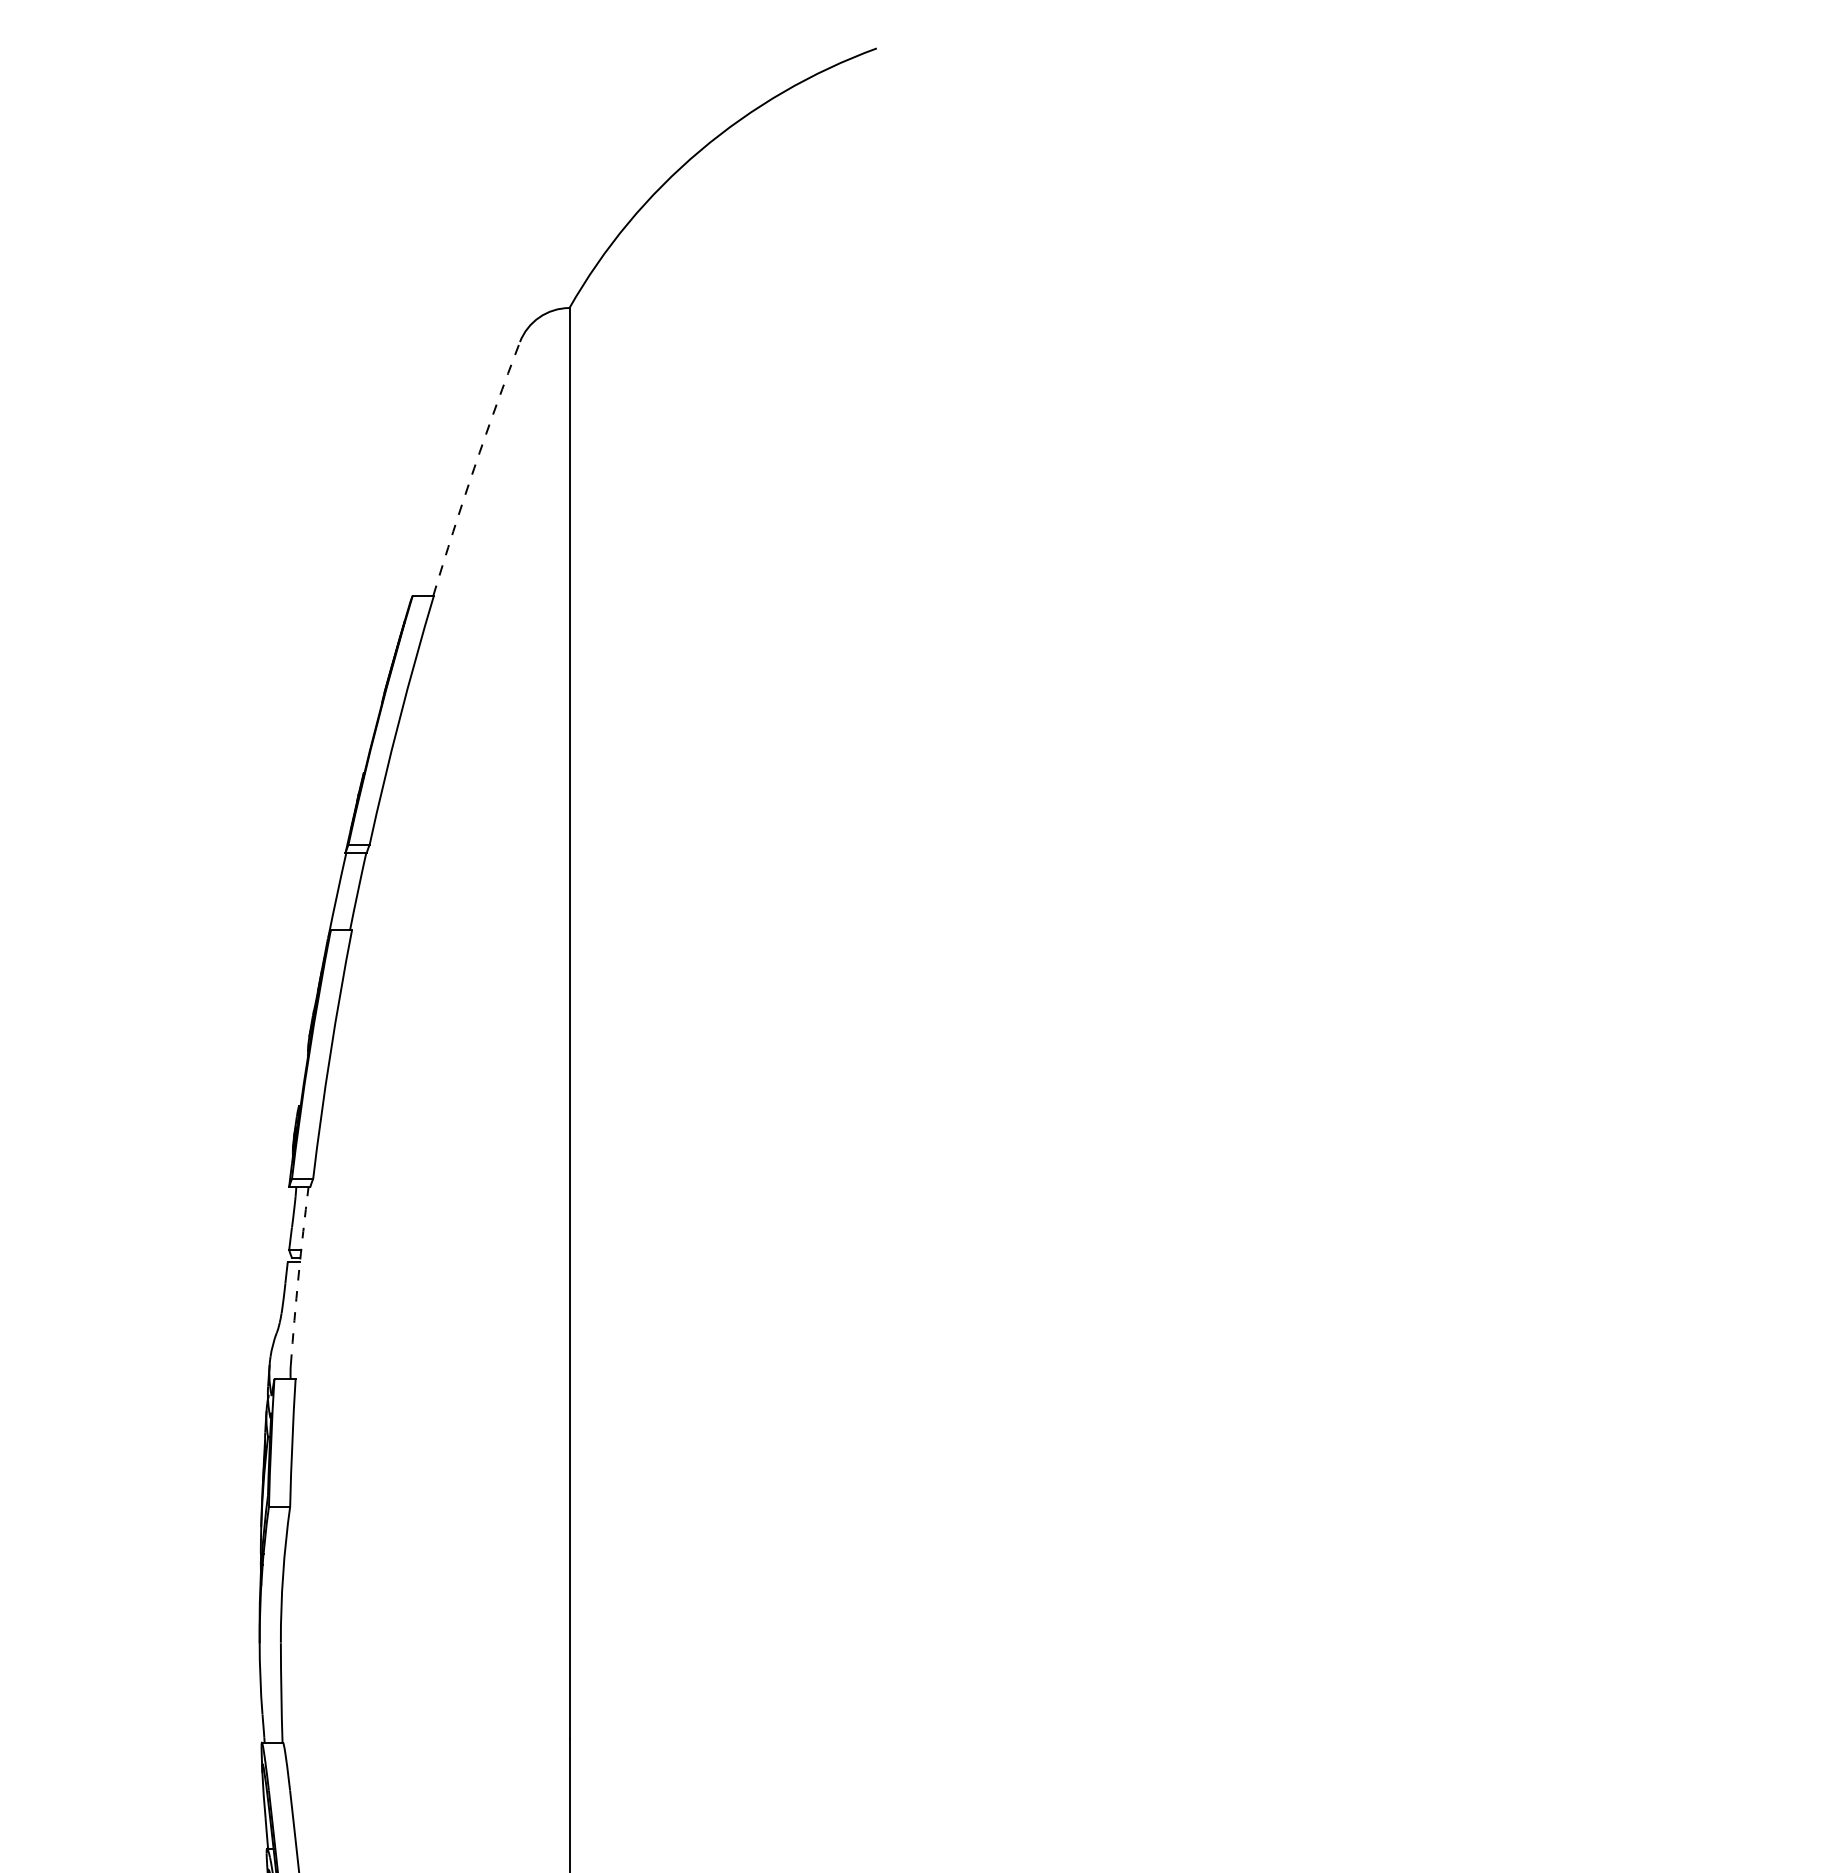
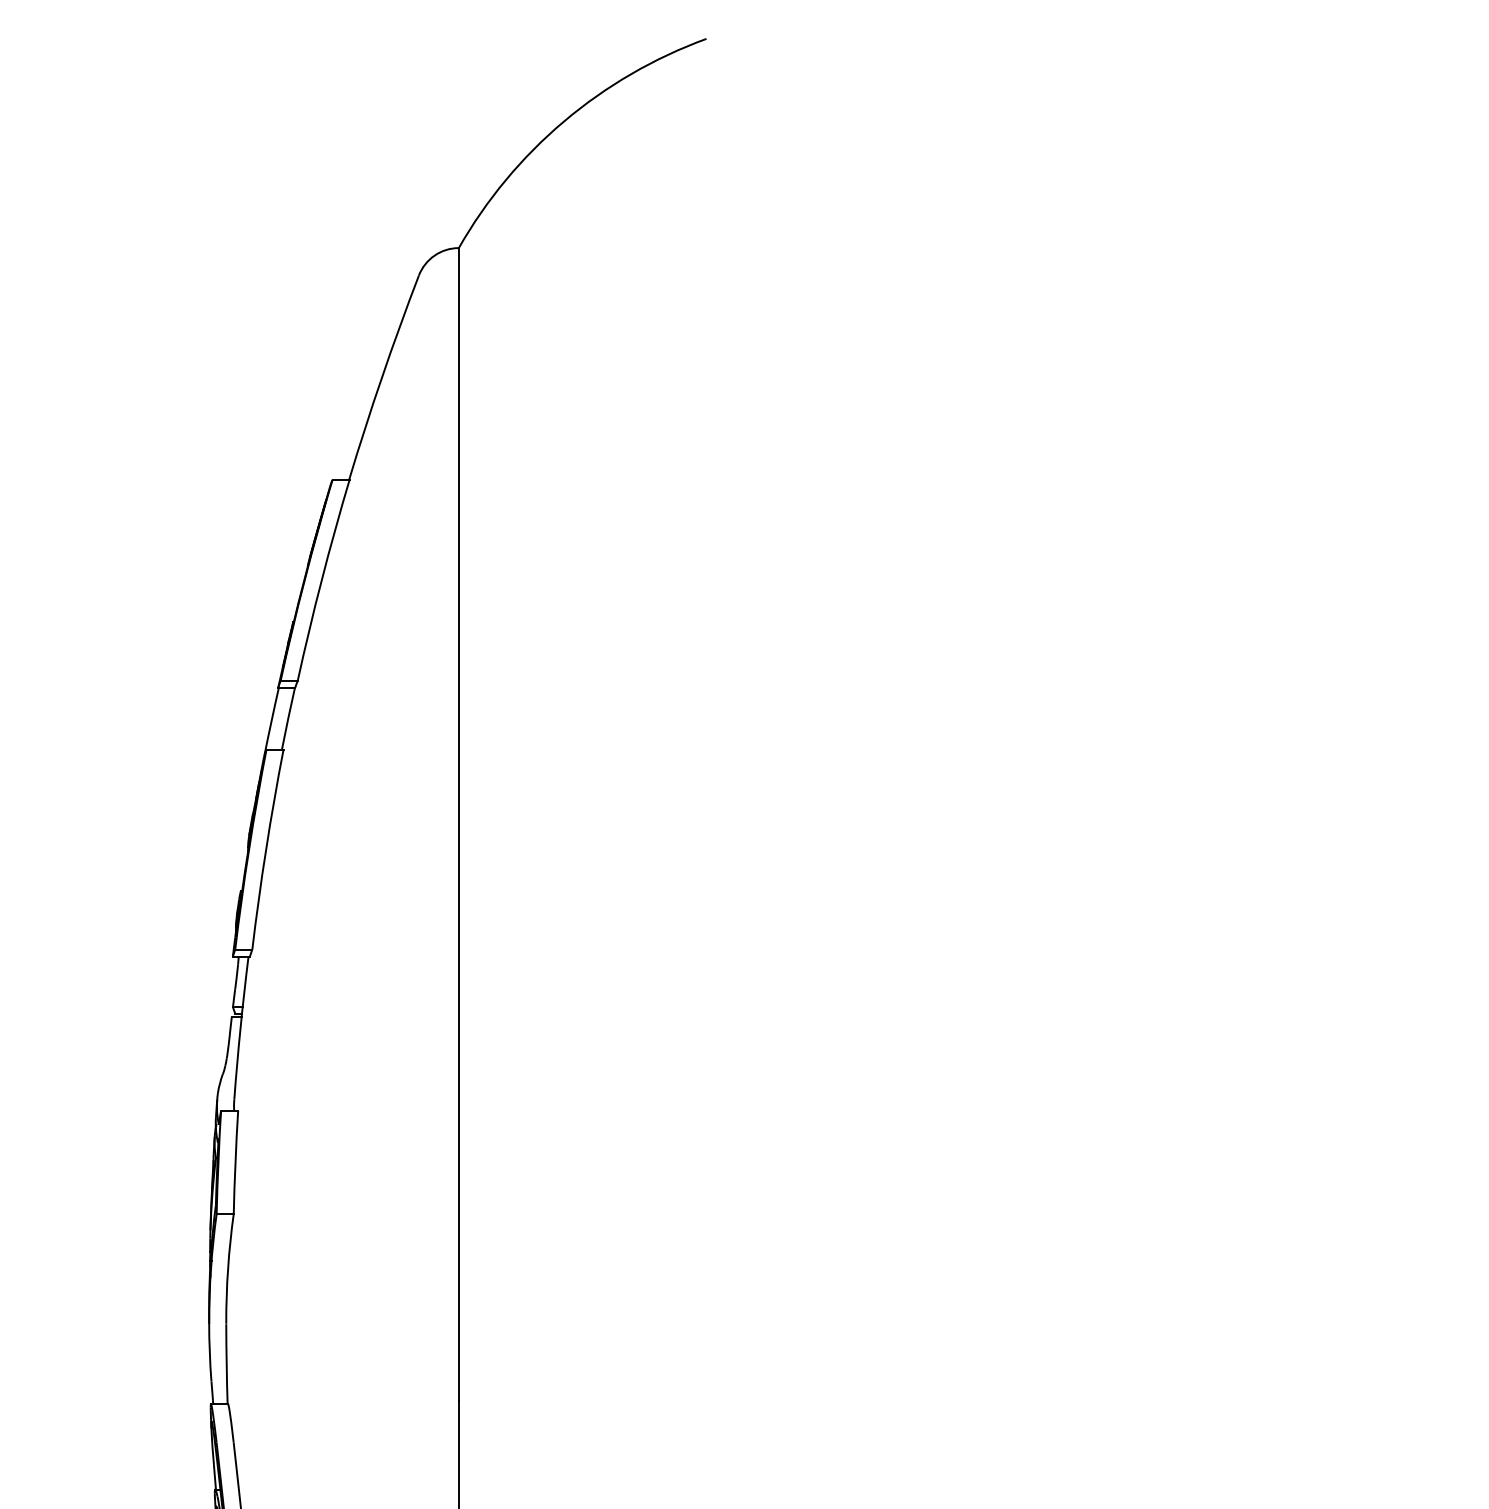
arc: (474, 468) -> (382, 377), dashed -> solid
arc: (298, 1276) -> (240, 1028), dashed -> solid

